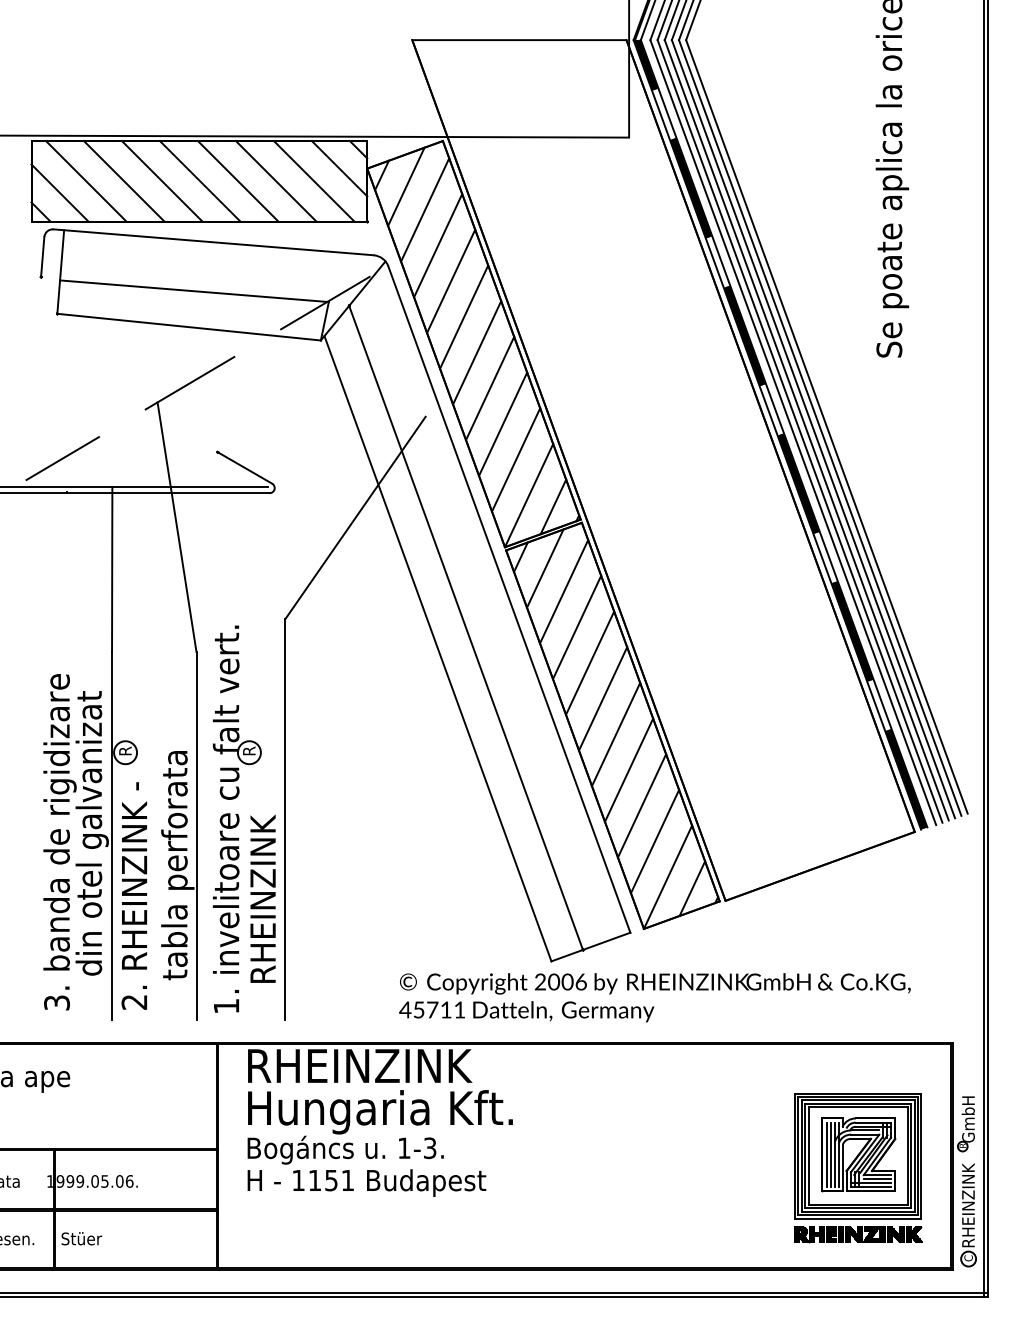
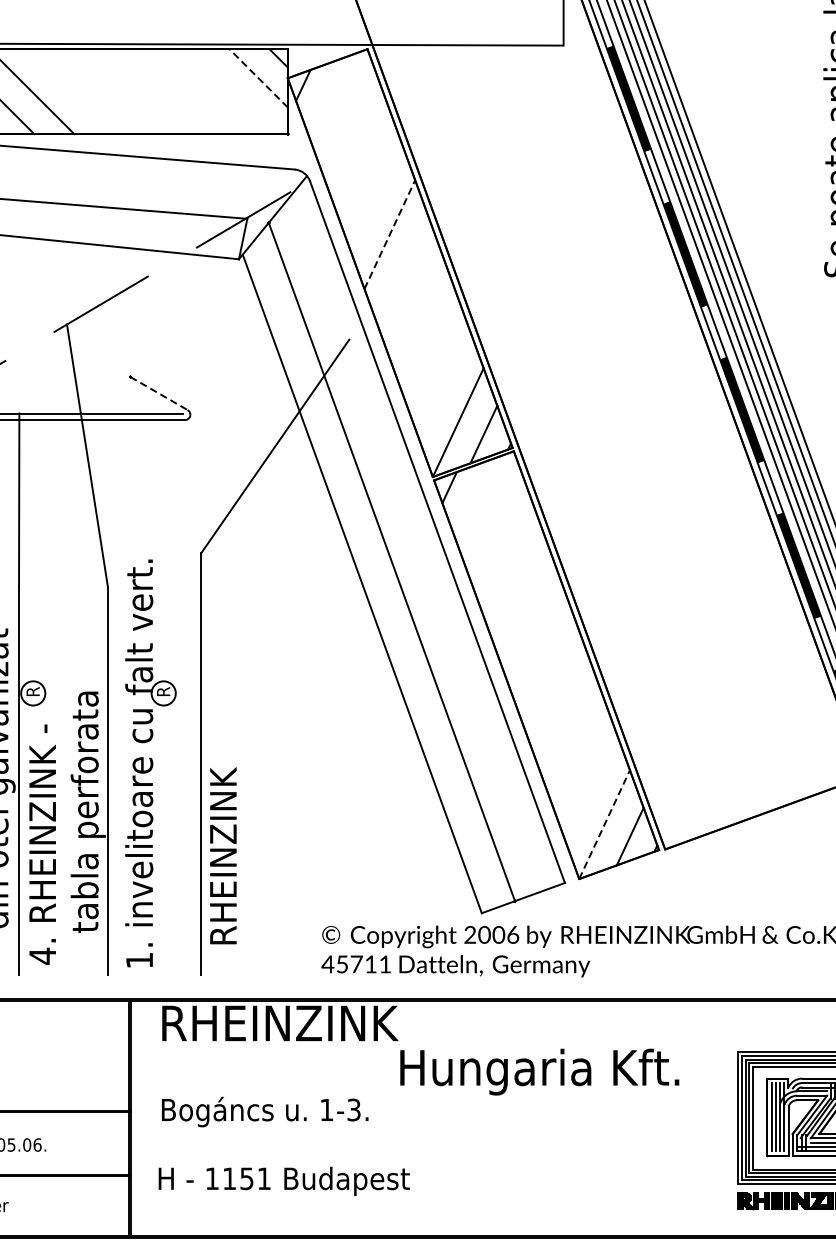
line: (339, 168) -> (258, 78), solid -> dashed
line: (161, 181) -> (71, 91), removed
line: (199, 181) -> (111, 91), removed
line: (237, 181) -> (151, 91), removed
line: (275, 181) -> (191, 91), removed
line: (313, 181) -> (231, 91), removed
line: (406, 186) -> (329, 97), removed
line: (425, 209) -> (349, 121), removed
line: (438, 245) -> (362, 159), removed
line: (451, 281) -> (376, 197), removed
line: (464, 317) -> (390, 235), solid -> dashed
line: (477, 352) -> (403, 271), removed
line: (490, 388) -> (417, 309), removed
line: (503, 423) -> (431, 346), removed
line: (516, 459) -> (445, 384), removed
line: (245, 468) -> (159, 394), solid -> dashed
line: (545, 568) -> (475, 499), removed
line: (564, 591) -> (495, 523), removed
line: (577, 627) -> (509, 561), removed
line: (590, 662) -> (522, 598), removed
line: (603, 698) -> (536, 636), removed
line: (615, 734) -> (549, 674), removed
line: (628, 769) -> (562, 711), removed
line: (641, 805) -> (576, 749), removed
line: (654, 841) -> (590, 786), removed
line: (668, 877) -> (605, 824), solid -> dashed
text: (262, 898) -> (222, 855), moved
text: (134, 1002) -> (42, 956), 2. -> 4.
text: (380, 1112) -> (539, 1072), moved
text: (366, 1182) -> (283, 1180), moved

